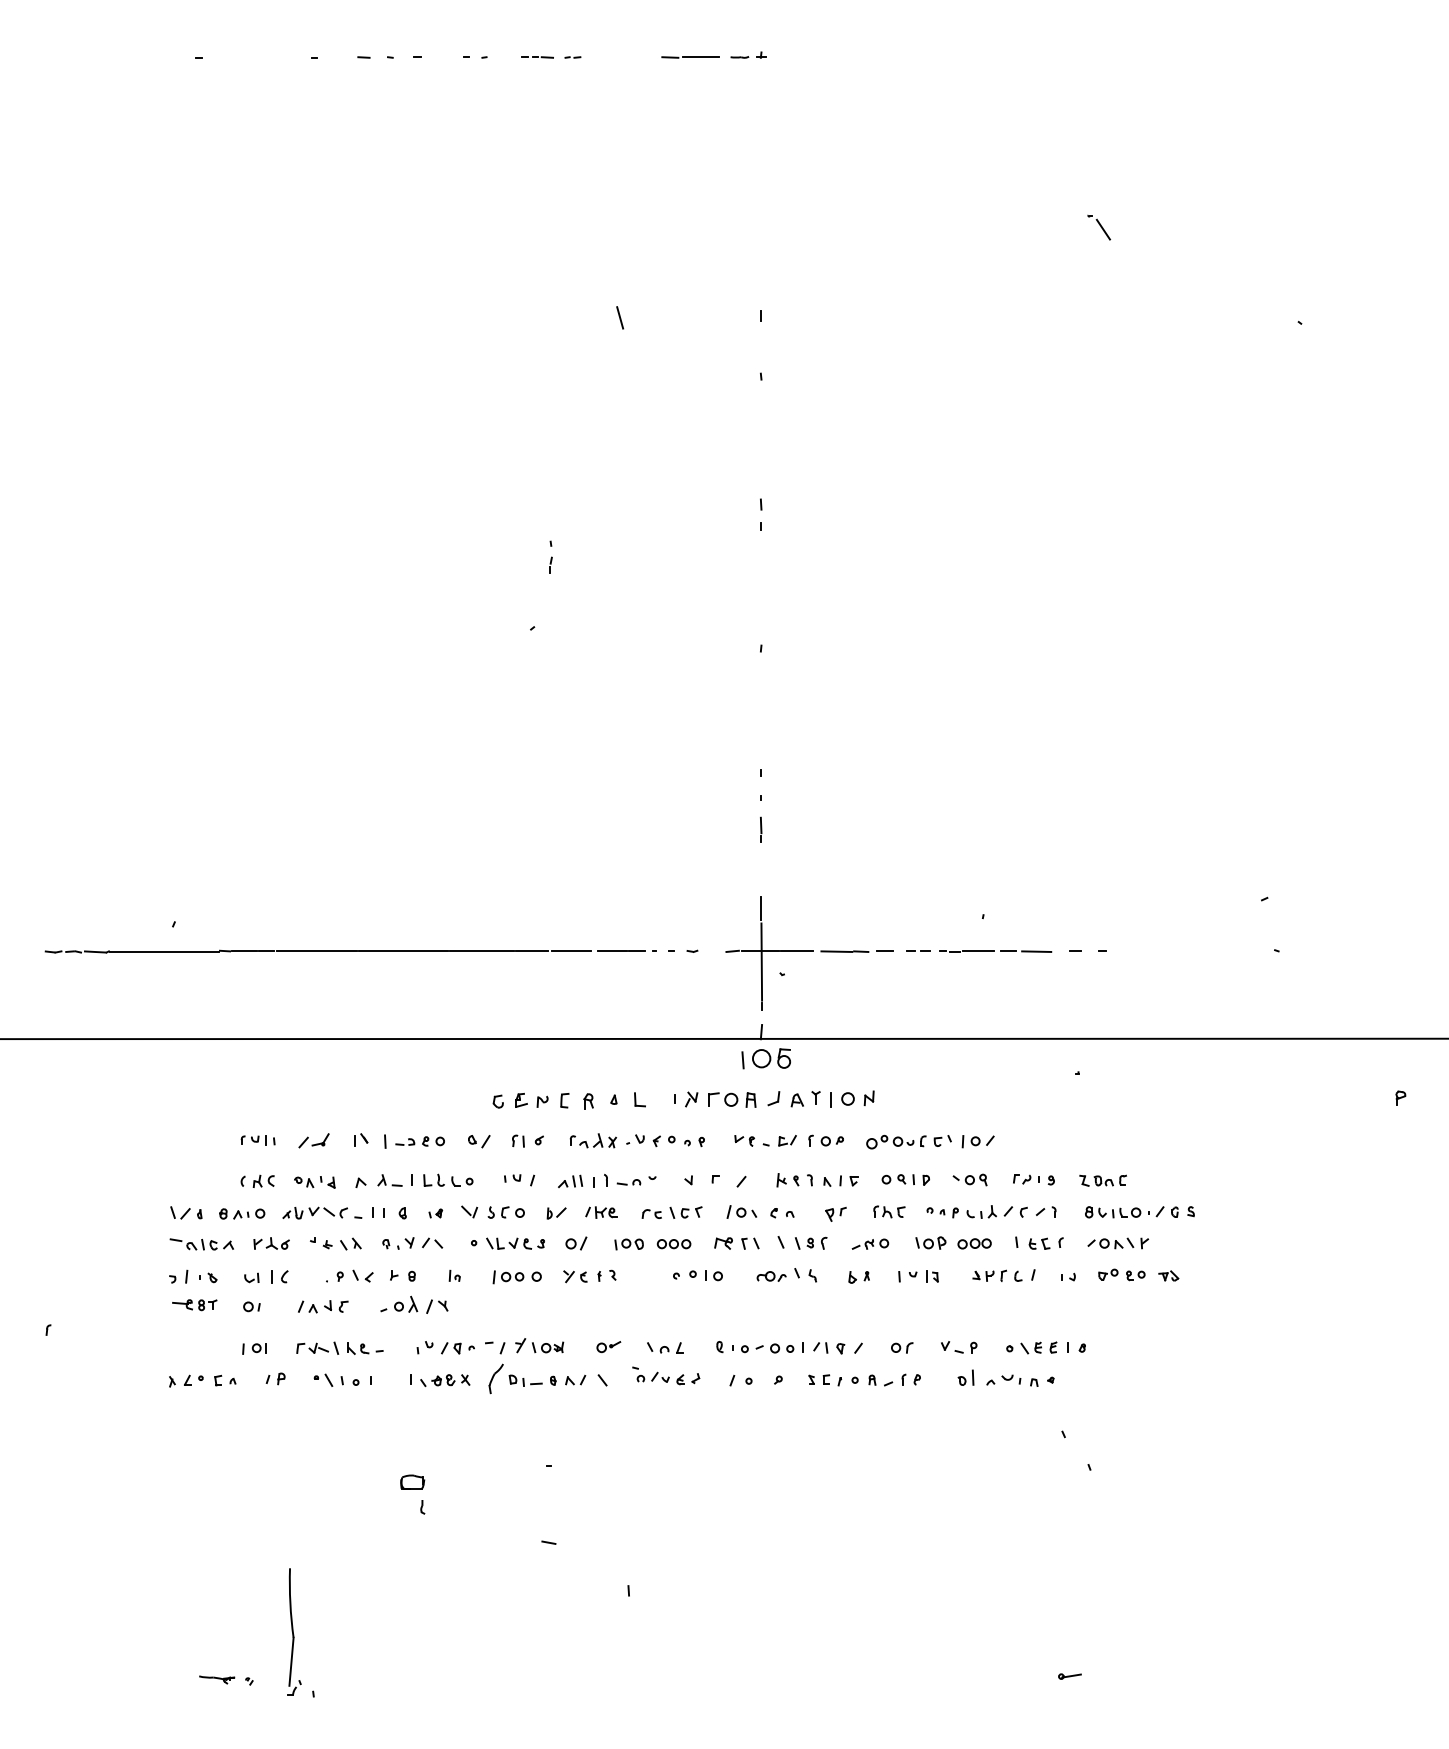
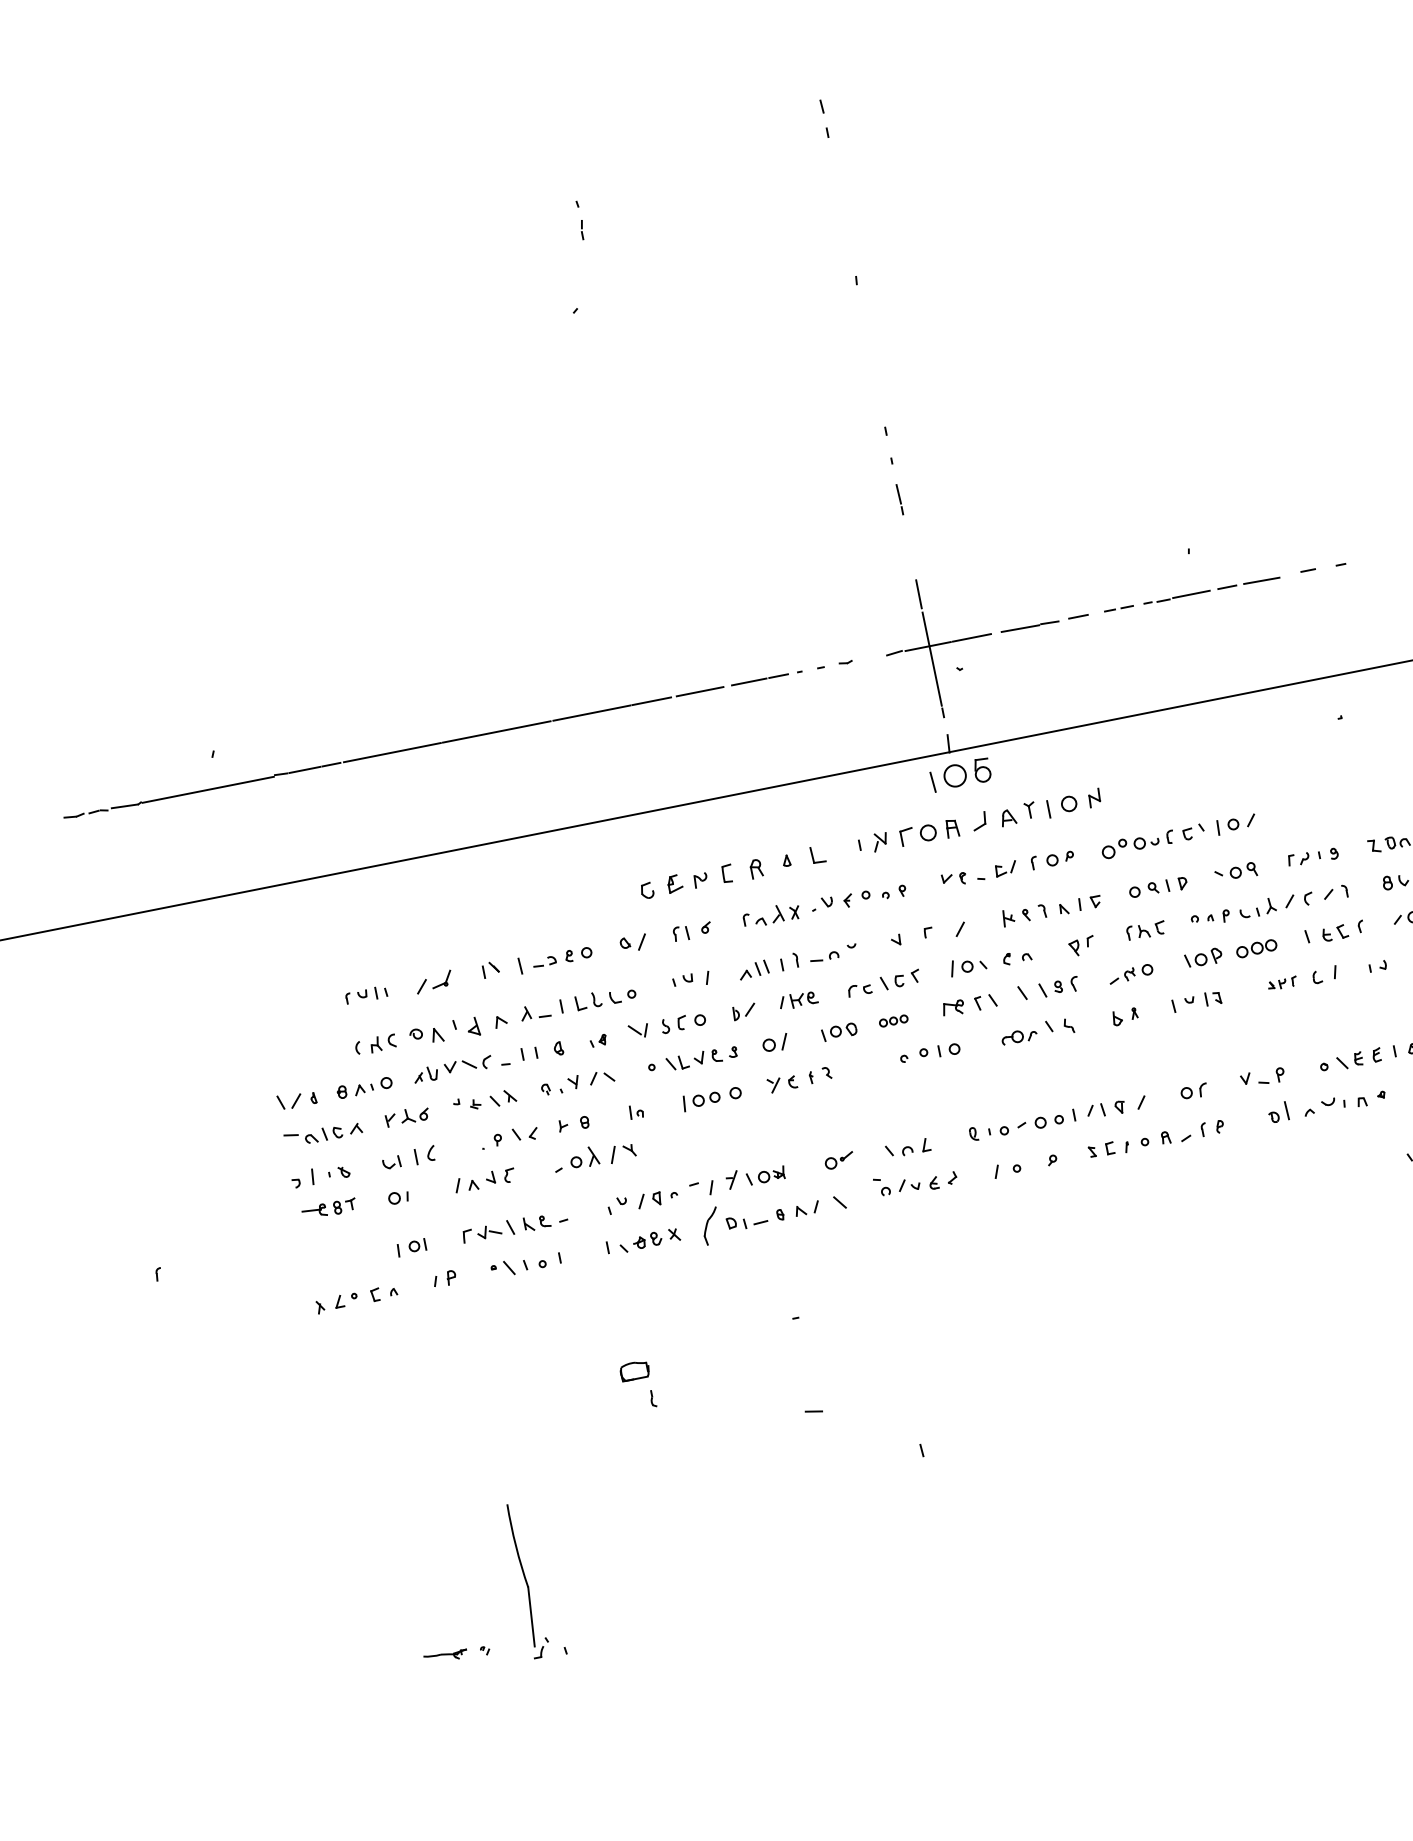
part: (314, 1182) -> (444, 1032), size x1.4
part: (673, 1244) -> (893, 1021), size x0.7
part: (989, 1275) -> (1282, 983), size x0.7

